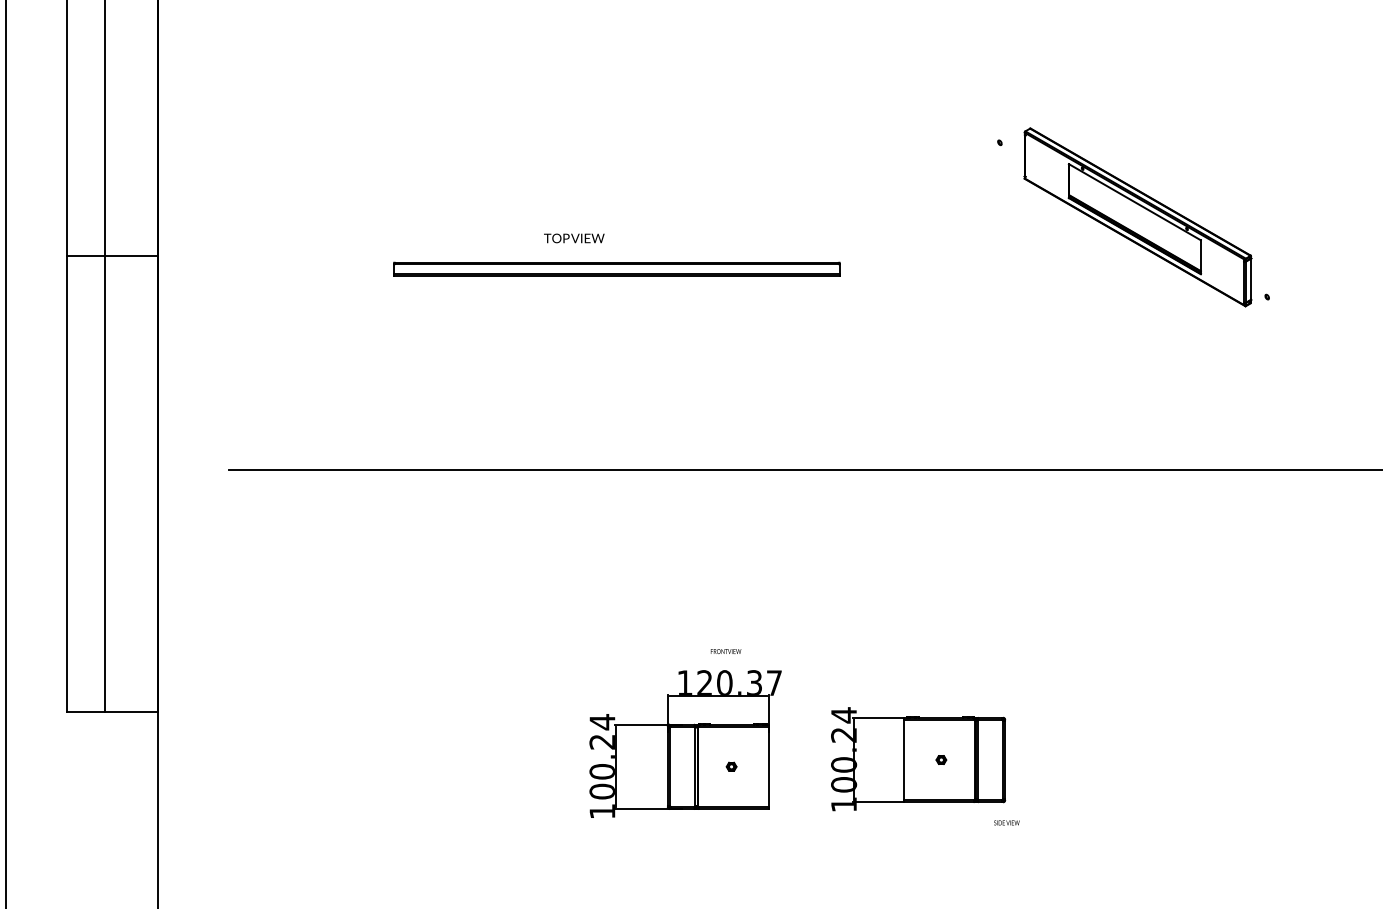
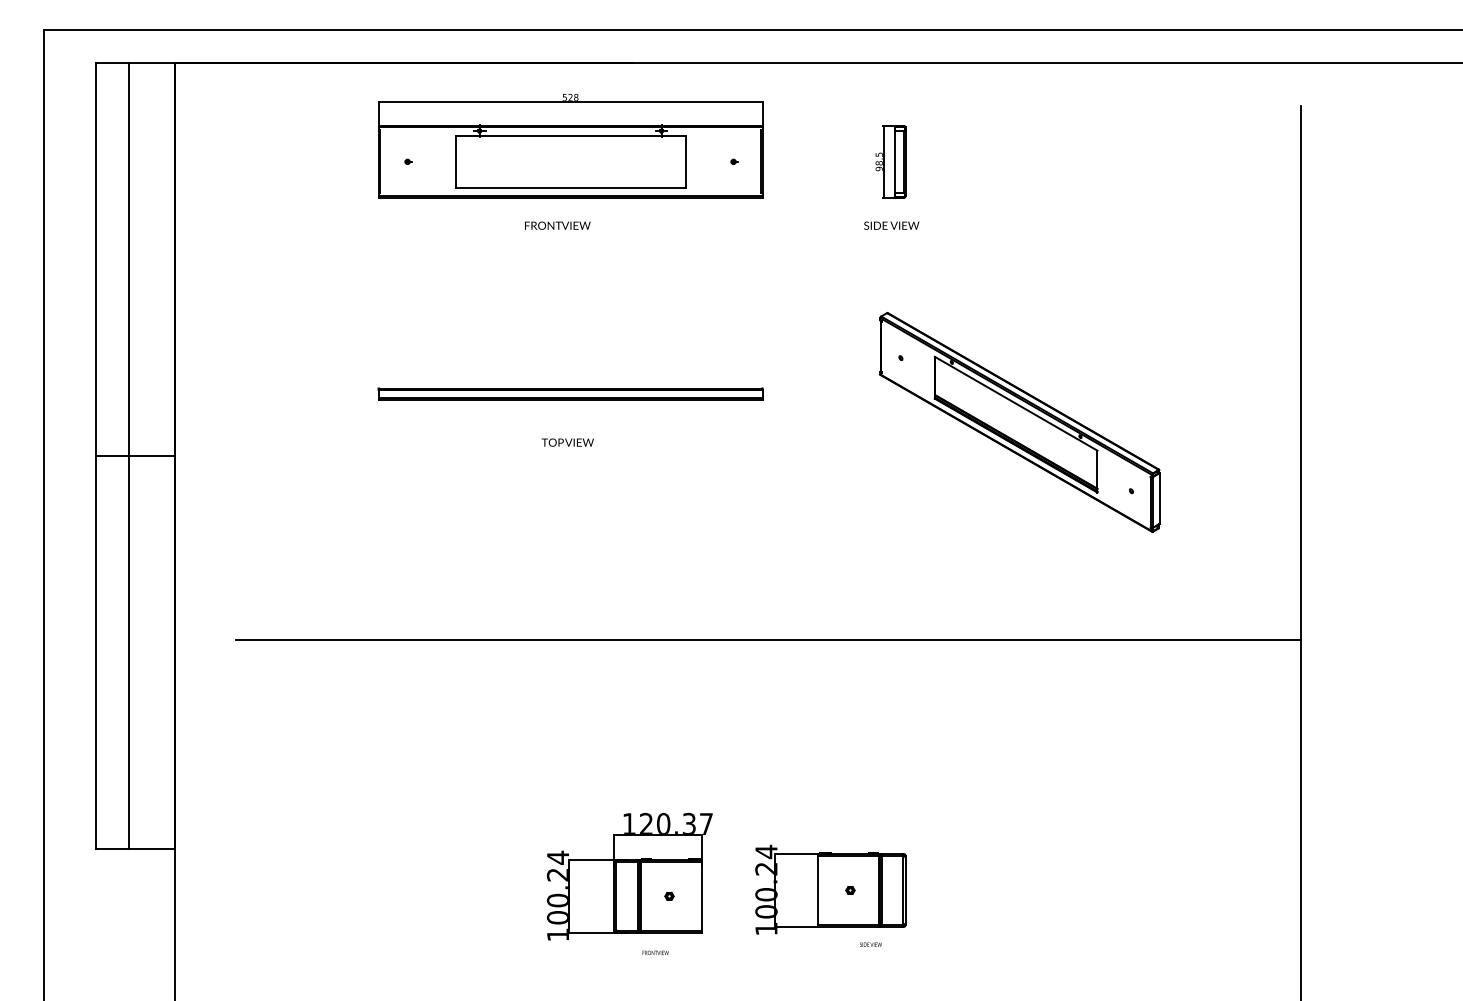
part: (1137, 217) -> (1019, 422), size x1.43
text: (573, 238) -> (567, 442), moved
part: (616, 268) -> (570, 393), moved
text: (725, 651) -> (655, 952), moved
text: (1006, 822) -> (870, 944), moved

